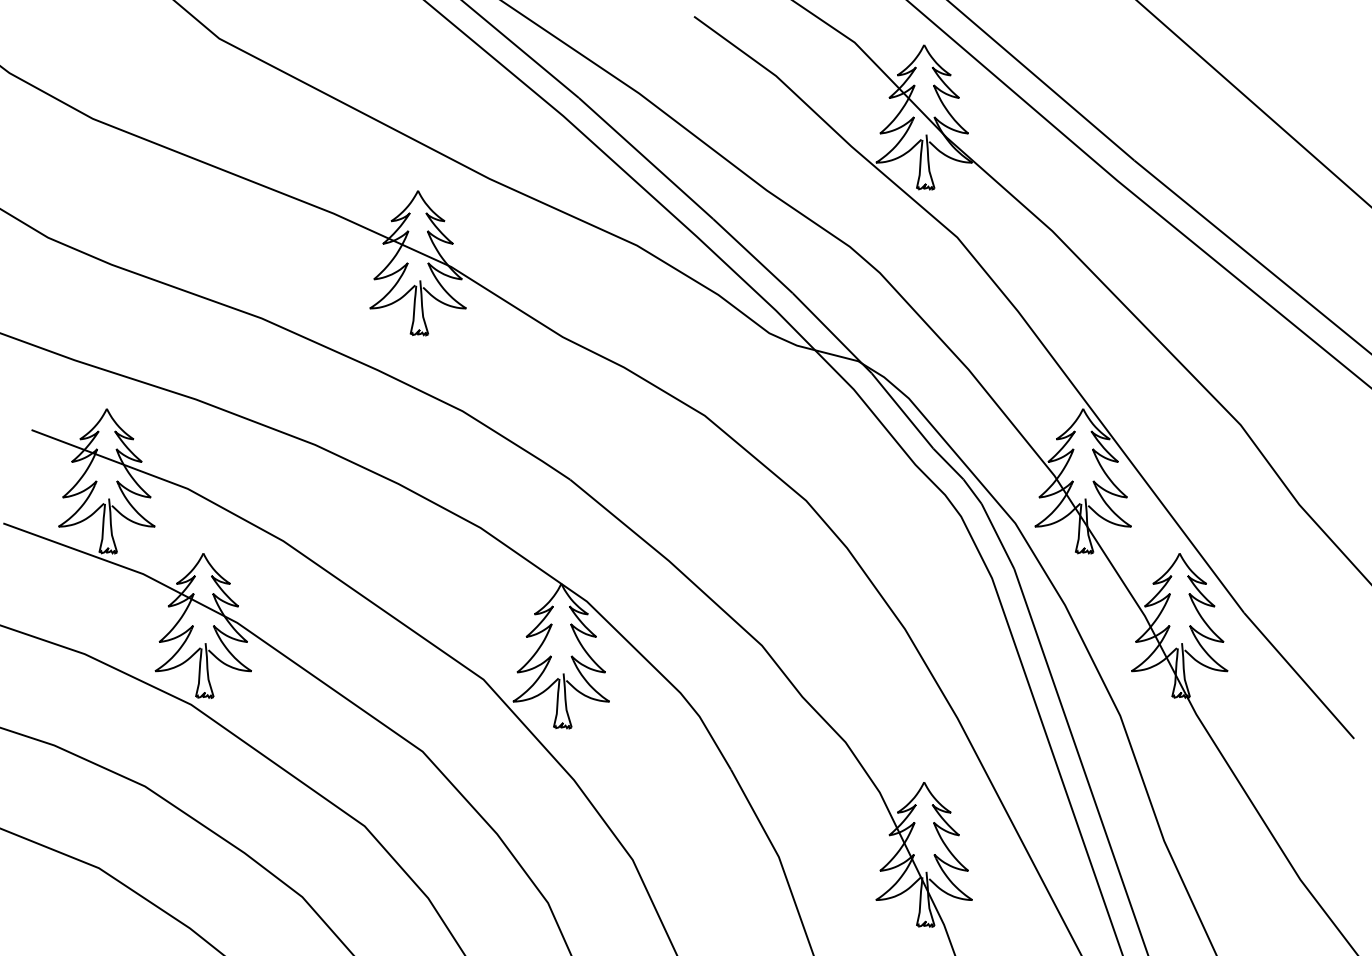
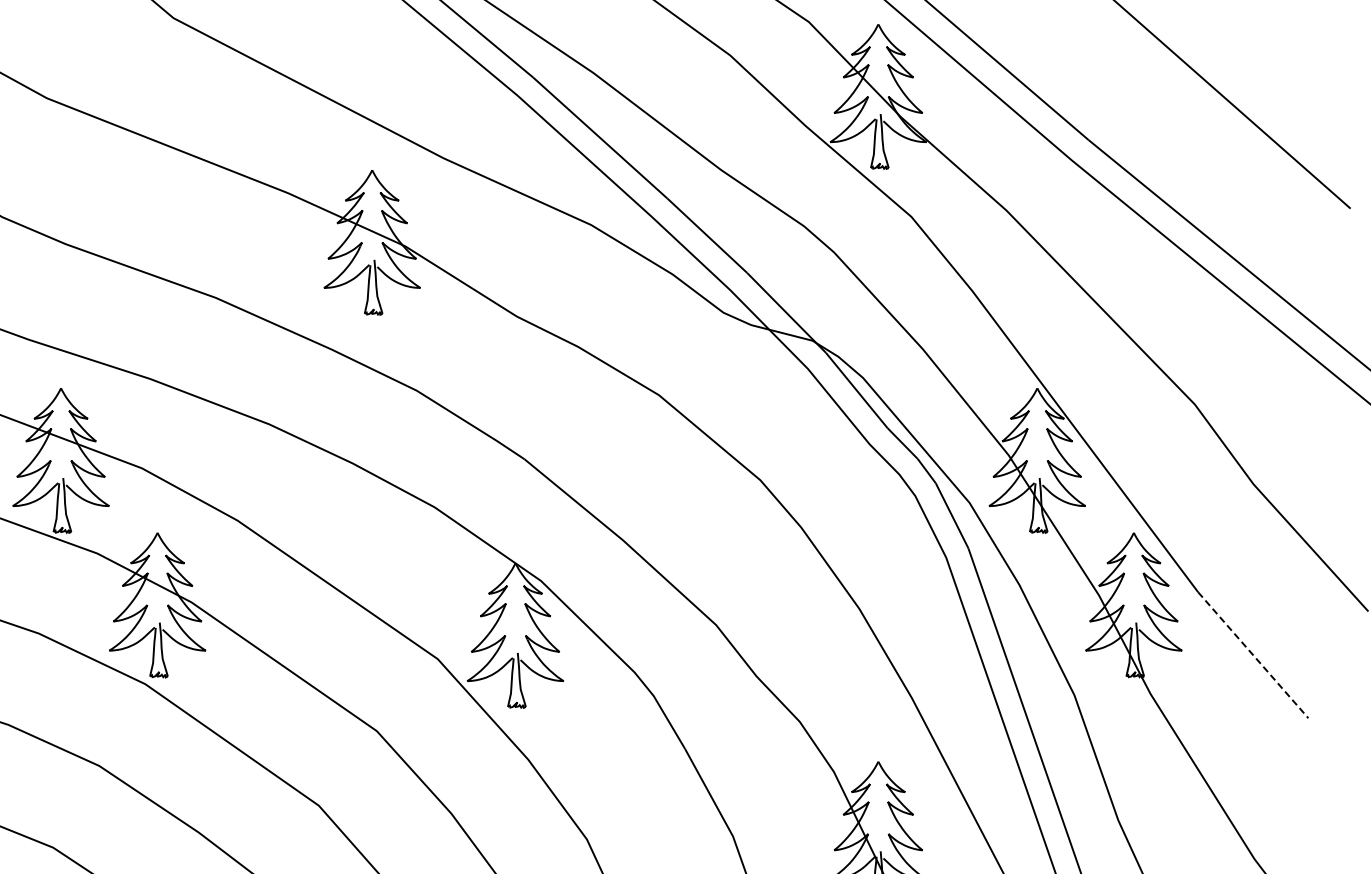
line: (1299, 675) -> (1253, 654), solid -> dashed

